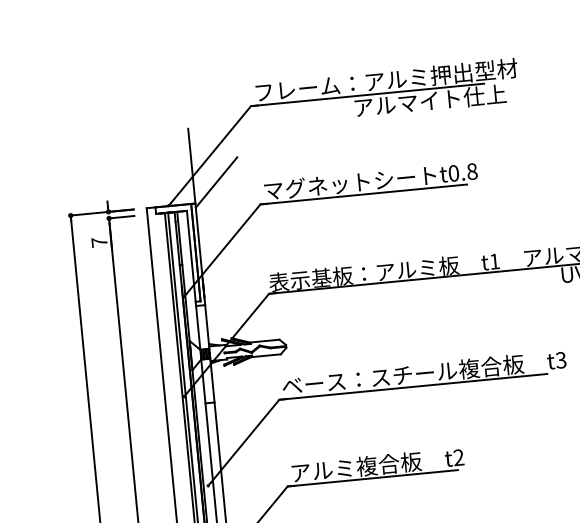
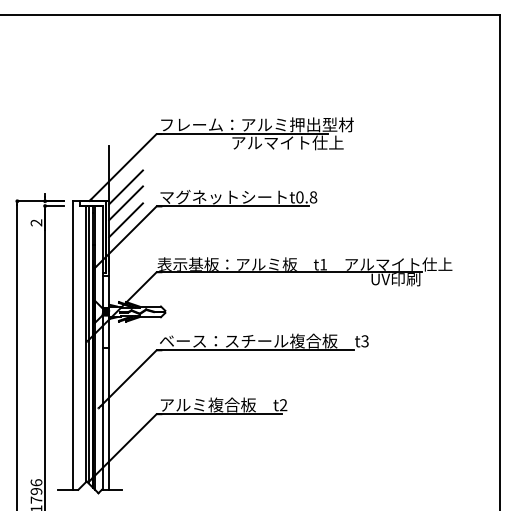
line: (217, 204) -> (125, 203), added
line: (220, 227) -> (125, 220), added
text: (99, 241) -> (36, 222), 7 -> 2

